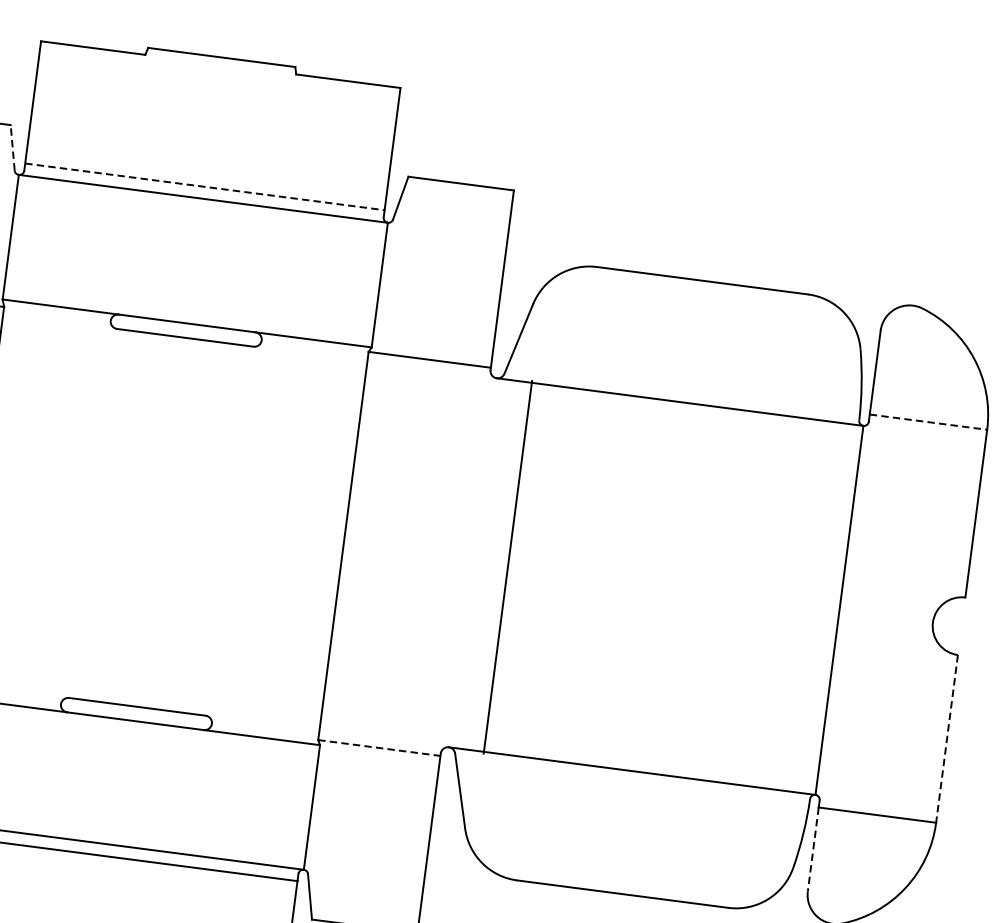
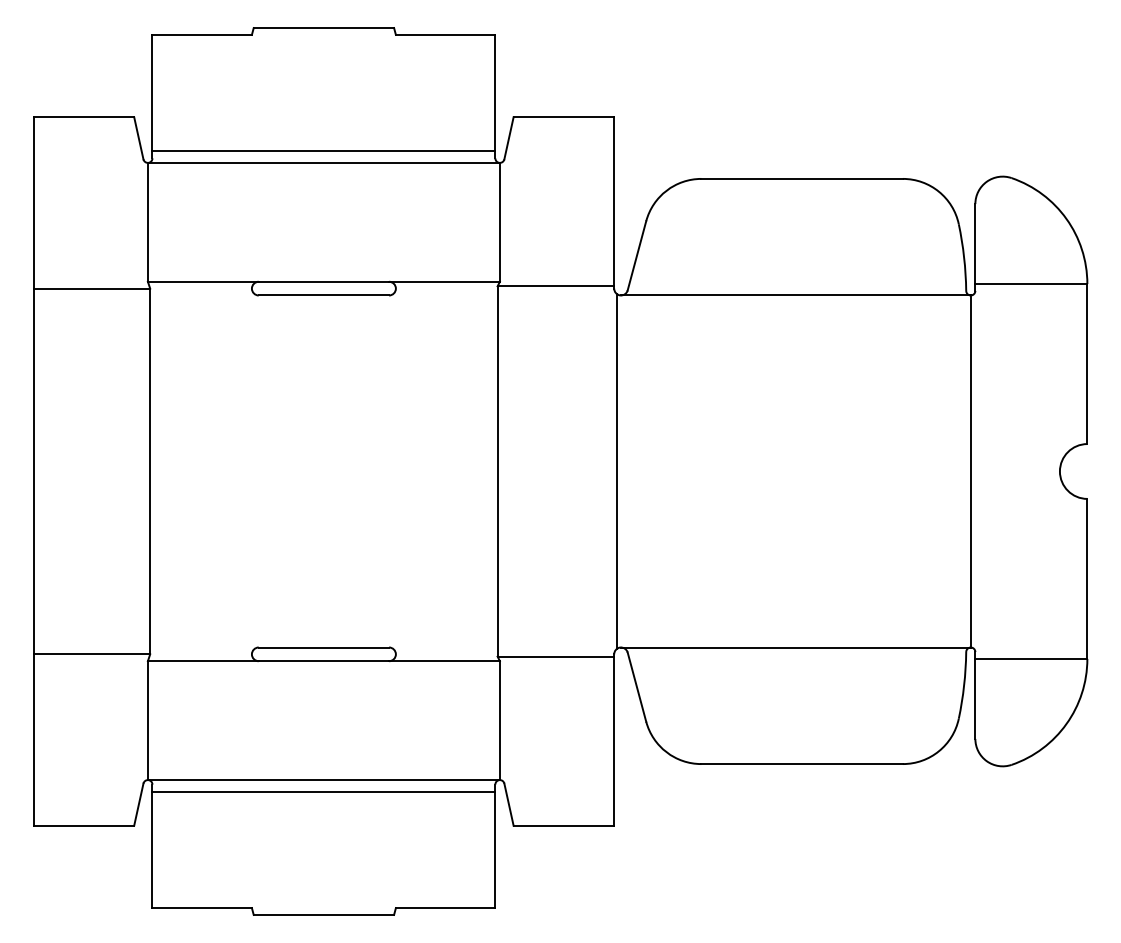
line: (12, 148) -> (138, 138), dashed -> solid
line: (205, 186) -> (324, 151), dashed -> solid
line: (928, 422) -> (1031, 284), dashed -> solid
line: (507, 567) -> (616, 471), moved
line: (947, 739) -> (1087, 579), dashed -> solid
line: (379, 747) -> (556, 656), dashed -> solid
line: (813, 850) -> (975, 699), dashed -> solid

